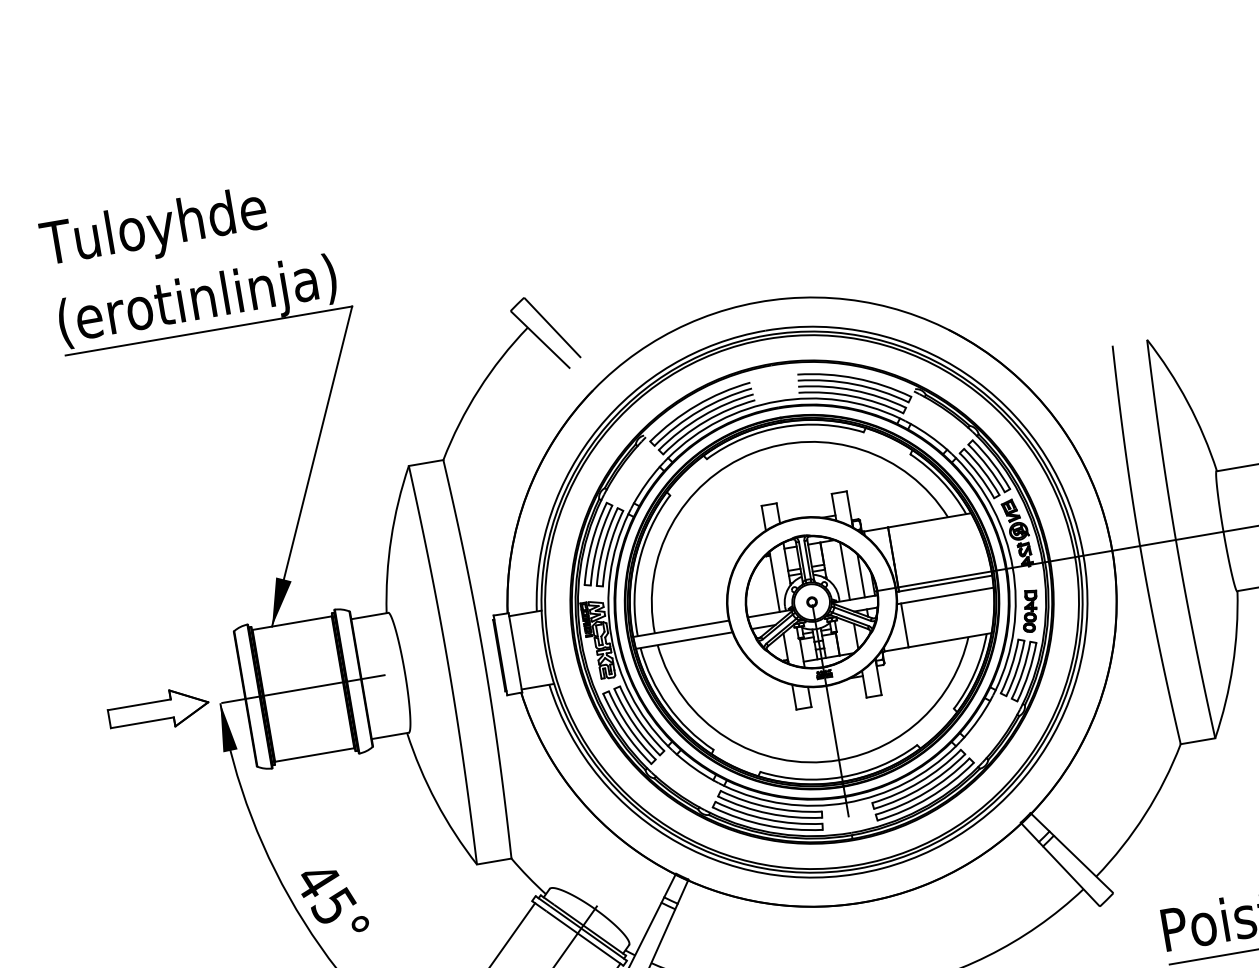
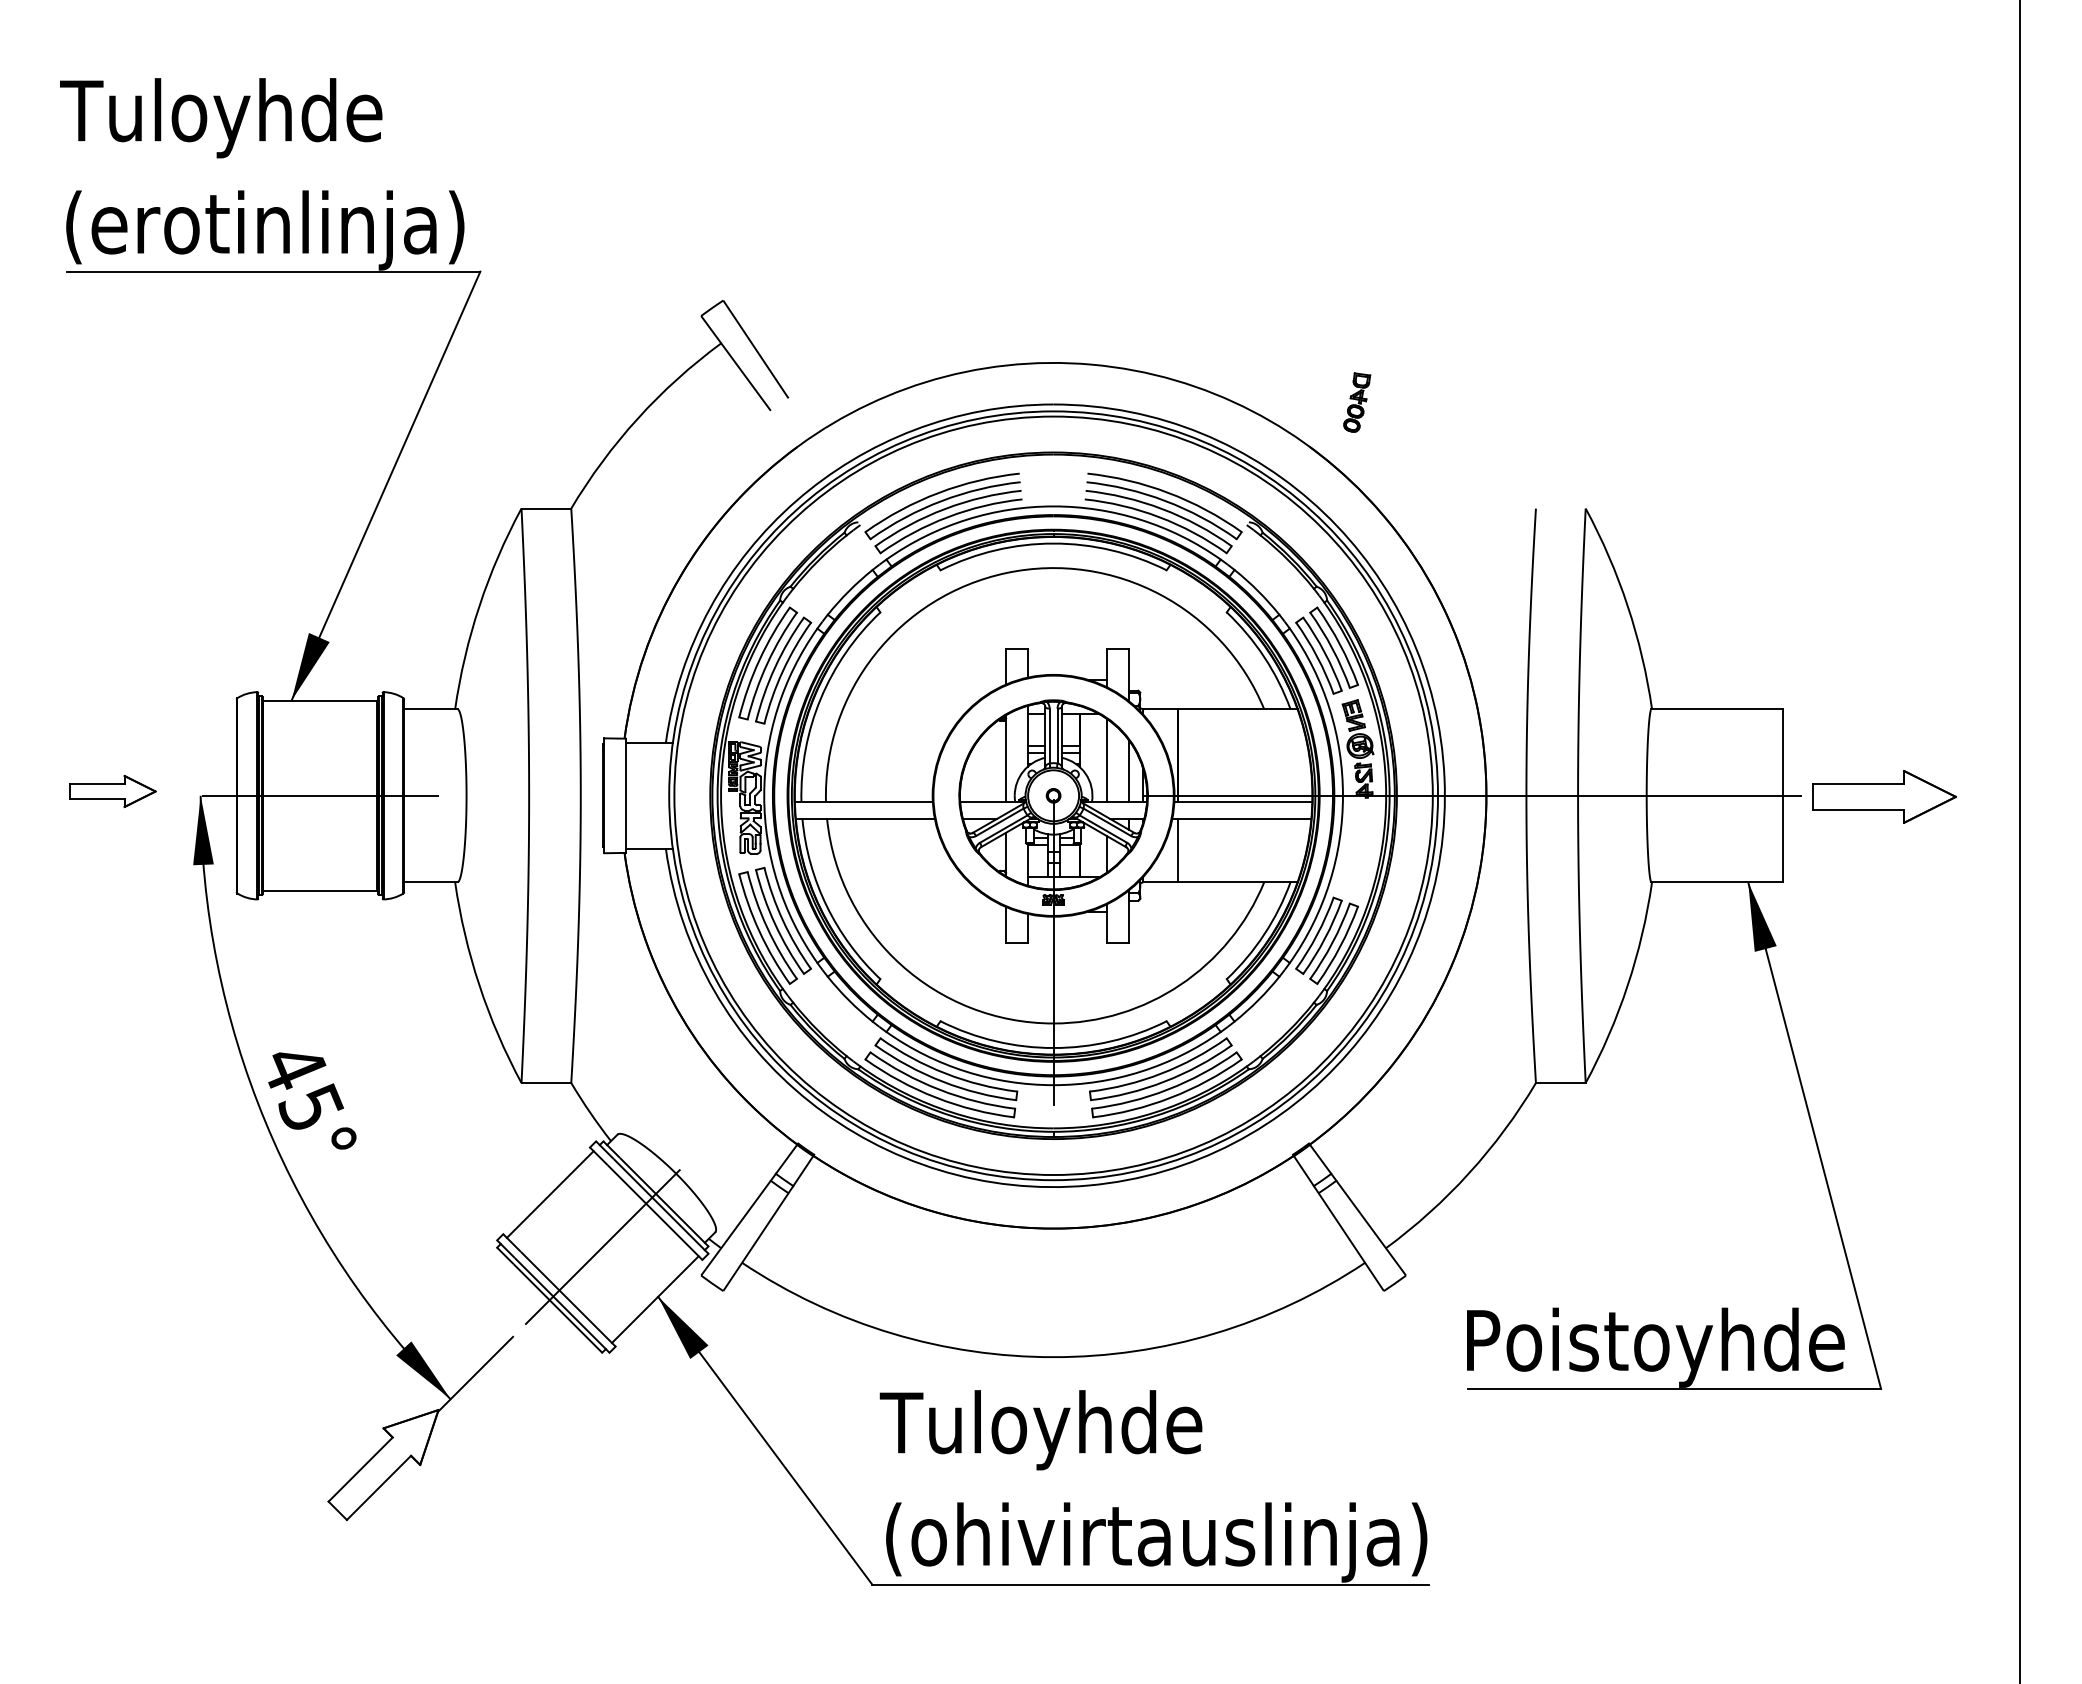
part: (1030, 610) -> (1357, 402), moved
part: (158, 710) -> (112, 791), size x0.6

